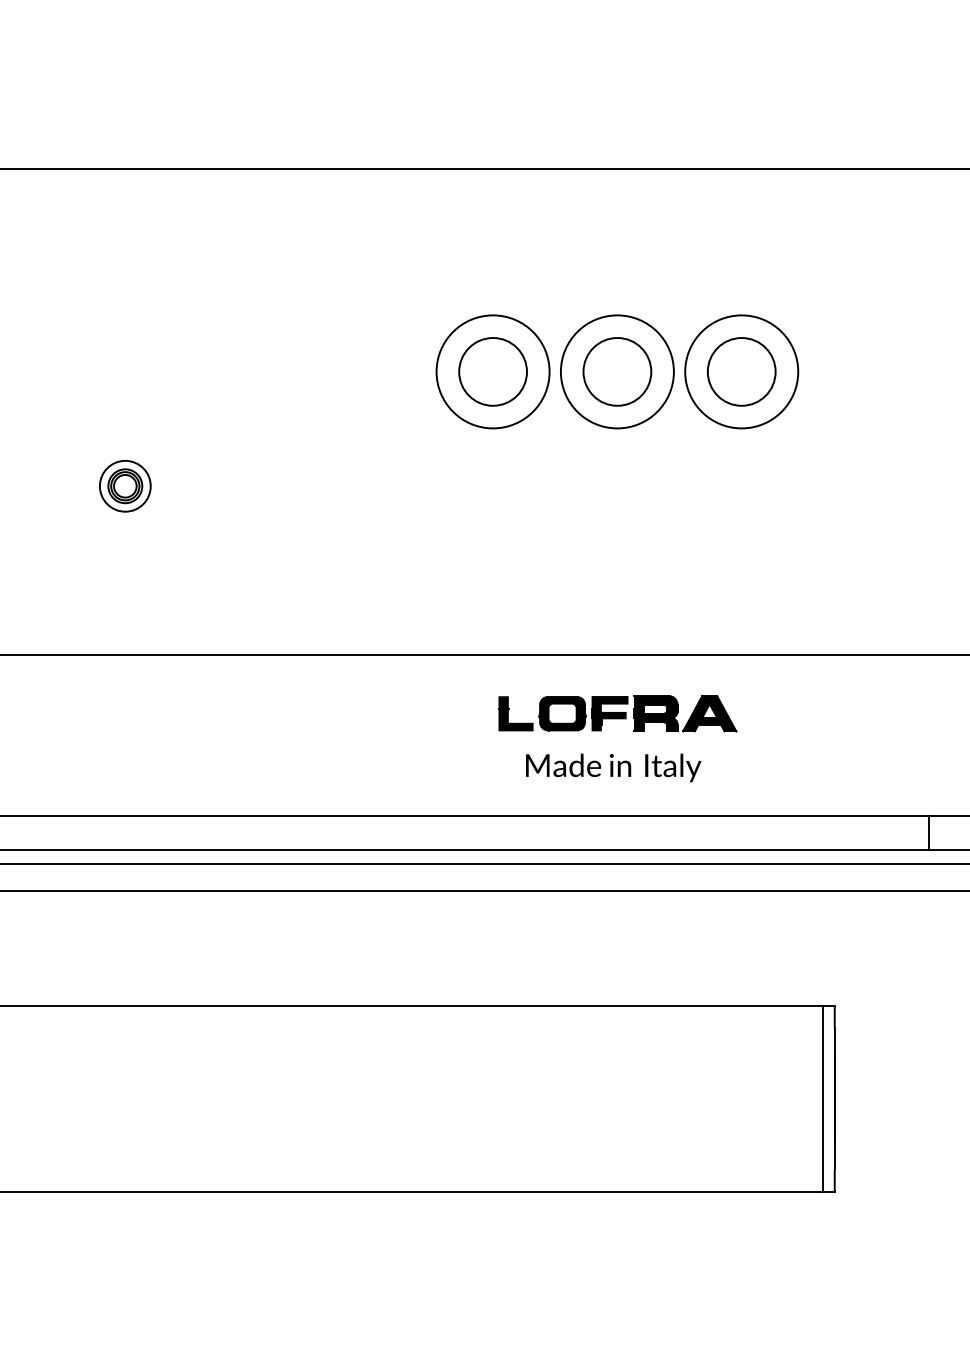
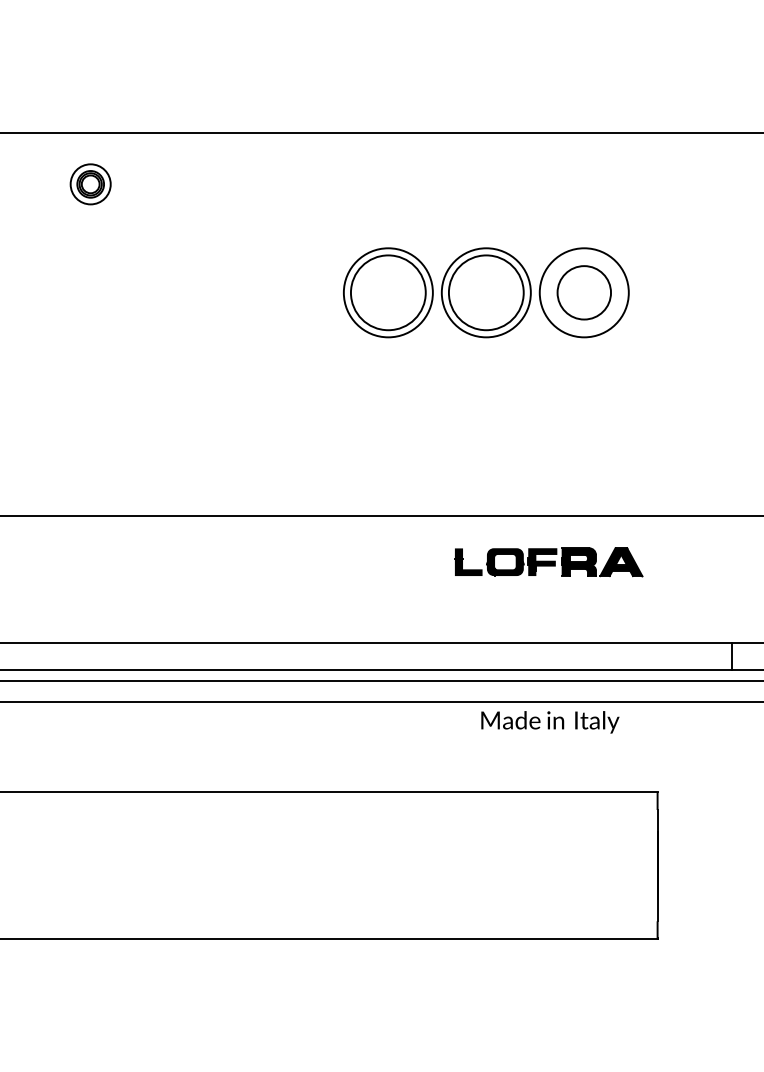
circle: (492, 371) -> (387, 292), size x1.4
circle: (617, 371) -> (486, 292), size x1.4
part: (125, 486) -> (90, 184), moved
part: (617, 713) -> (548, 562), moved
text: (613, 767) -> (550, 721), moved
line: (823, 1098) -> (648, 865), removed

